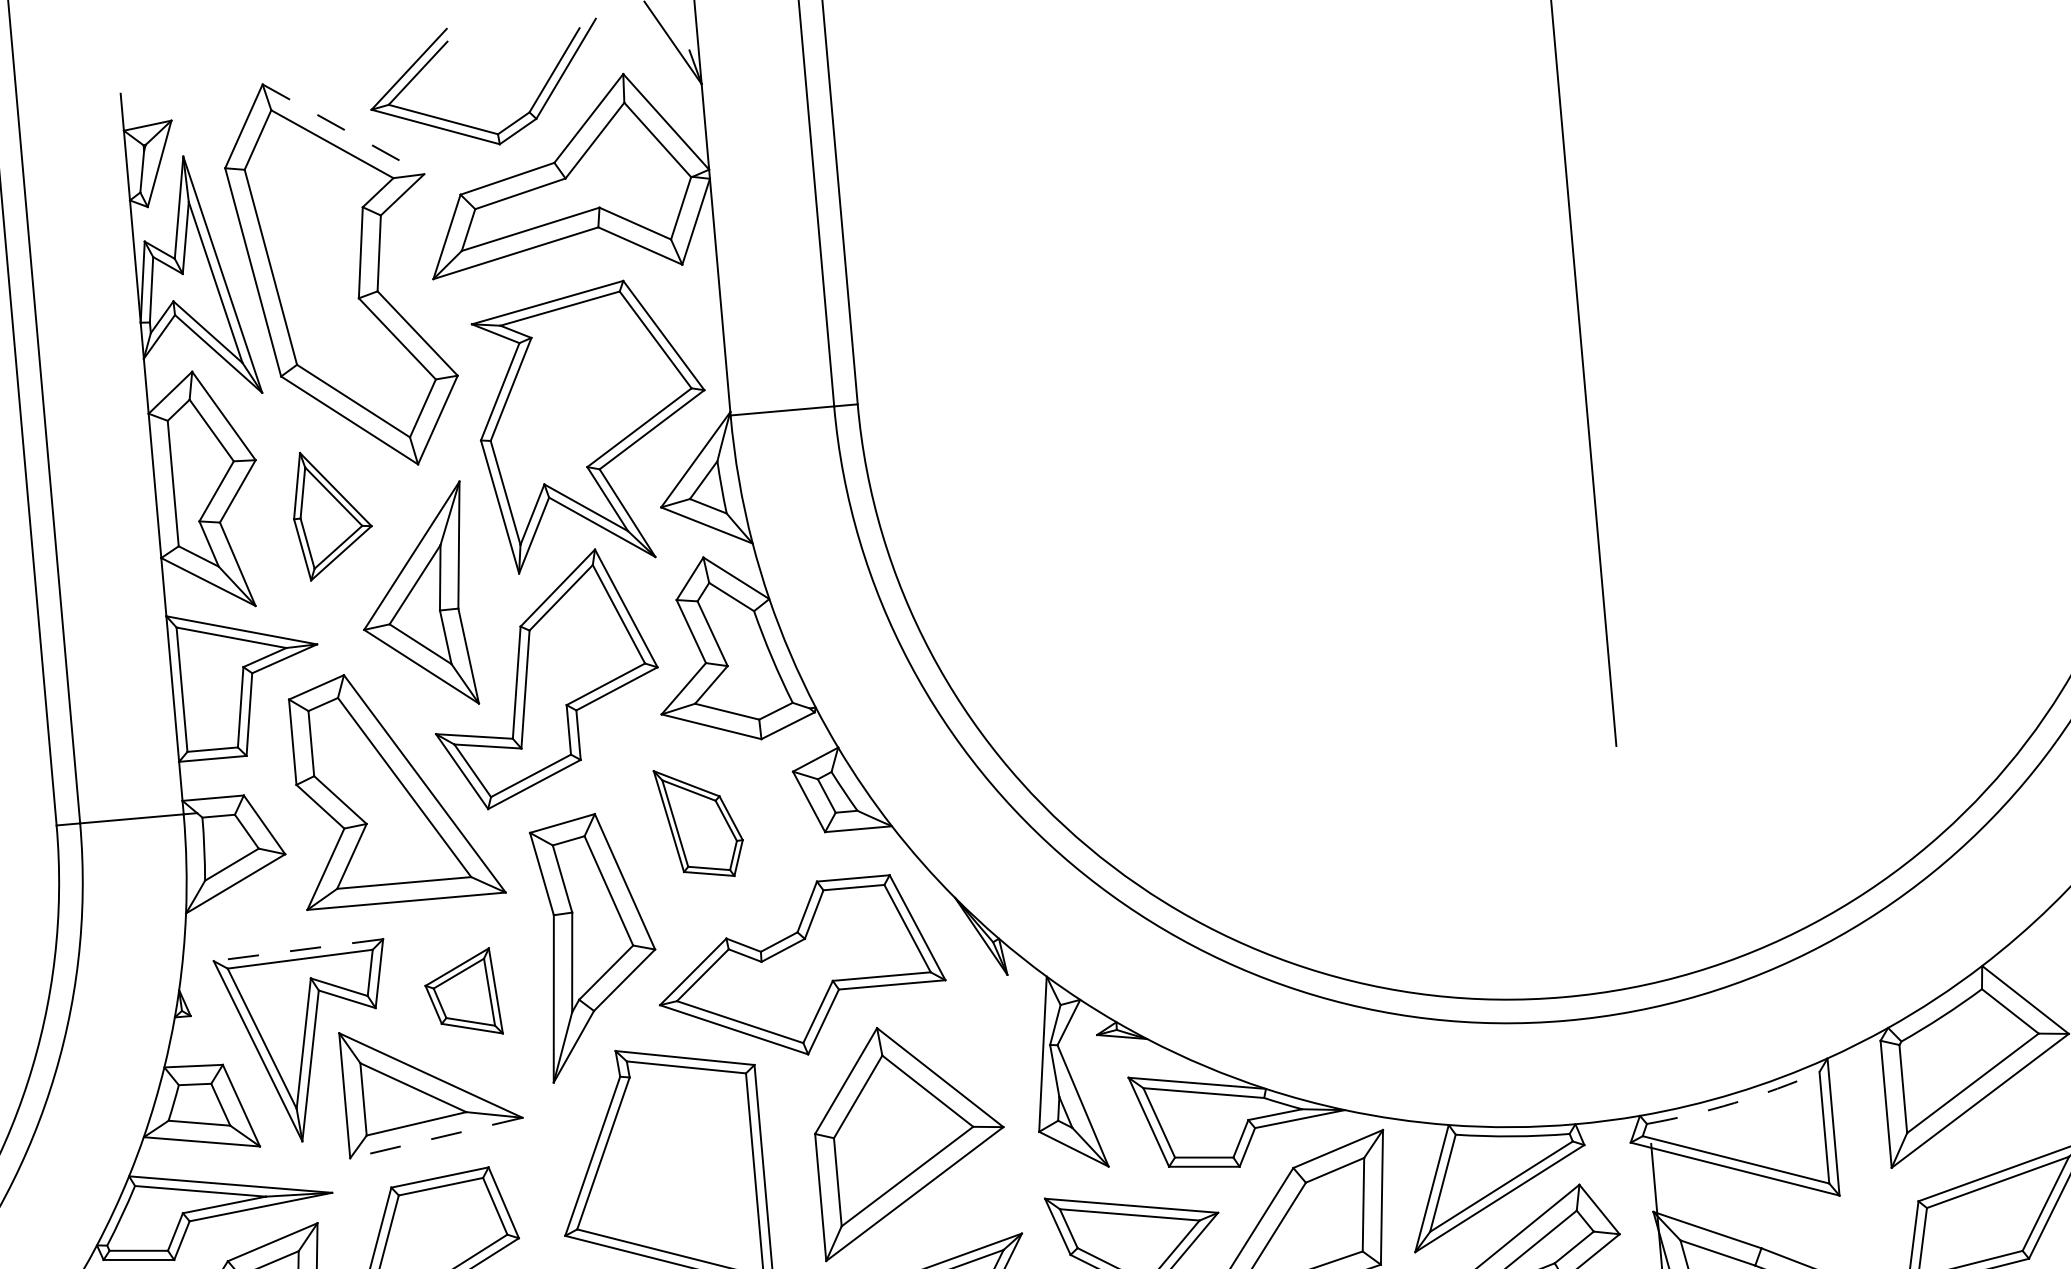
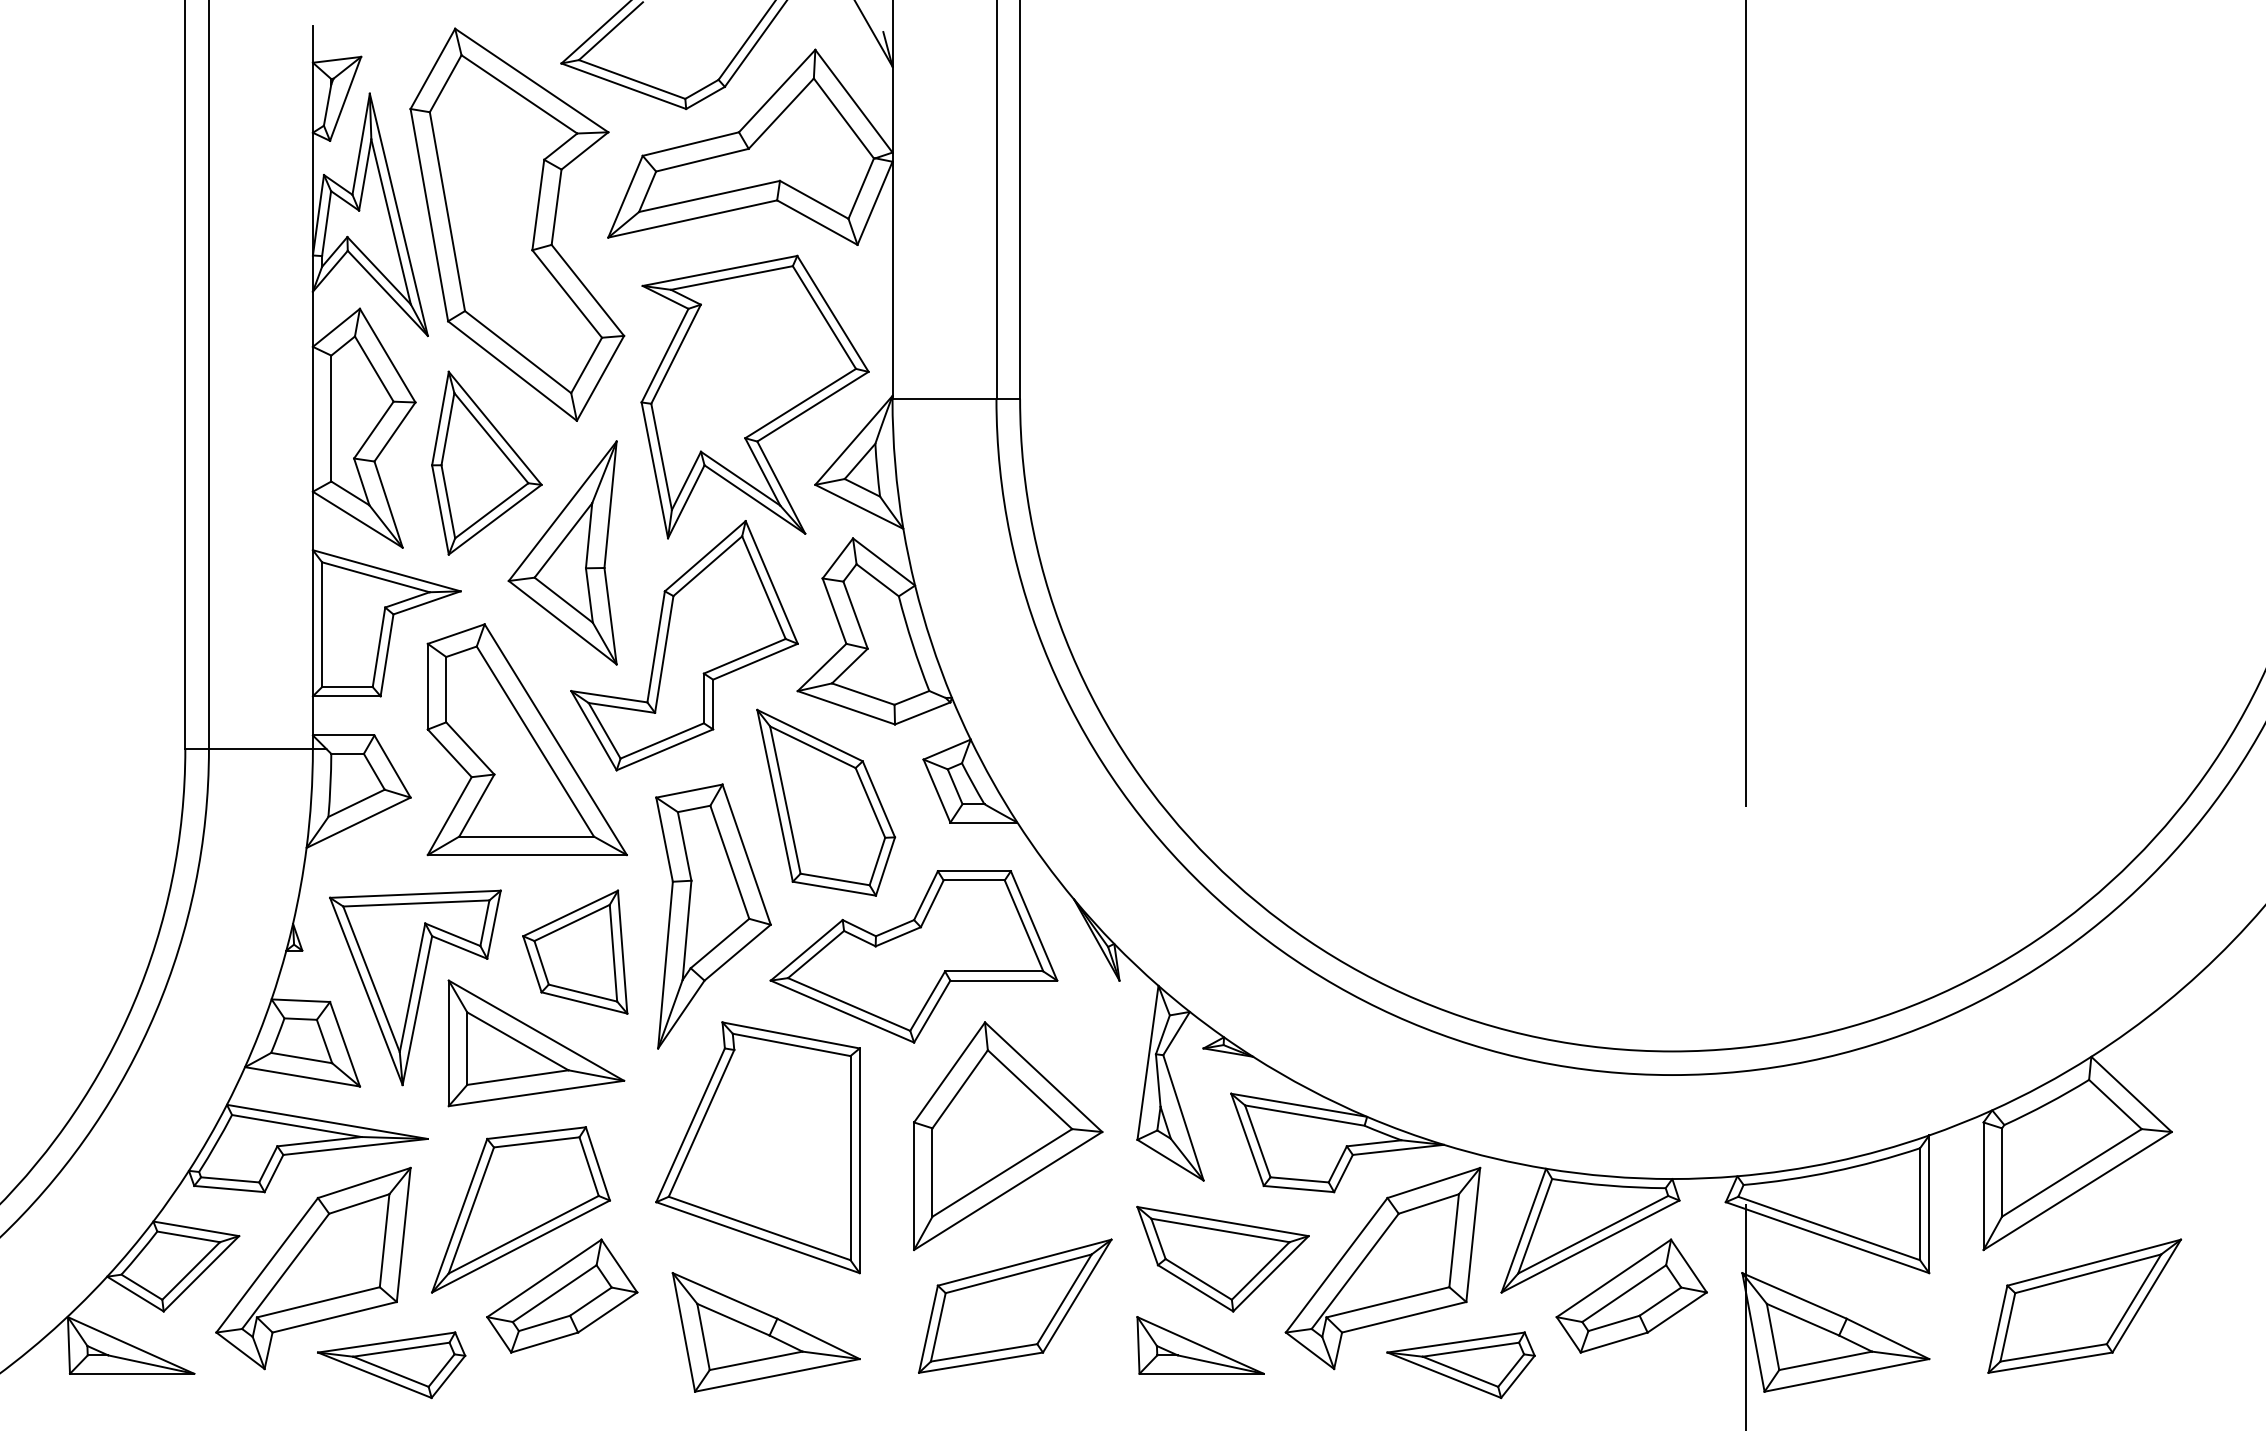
line: (344, 129) -> (532, 80), dashed -> solid
part: (331, 513) -> (486, 462), size x1.43
part: (700, 822) -> (826, 802), size x1.67
line: (297, 950) -> (414, 894), dashed -> solid
part: (462, 993) -> (575, 951), size x1.43
arc: (1734, 1102) -> (1832, 1171), dashed -> solid
line: (436, 1138) -> (536, 1093), dashed -> solid

